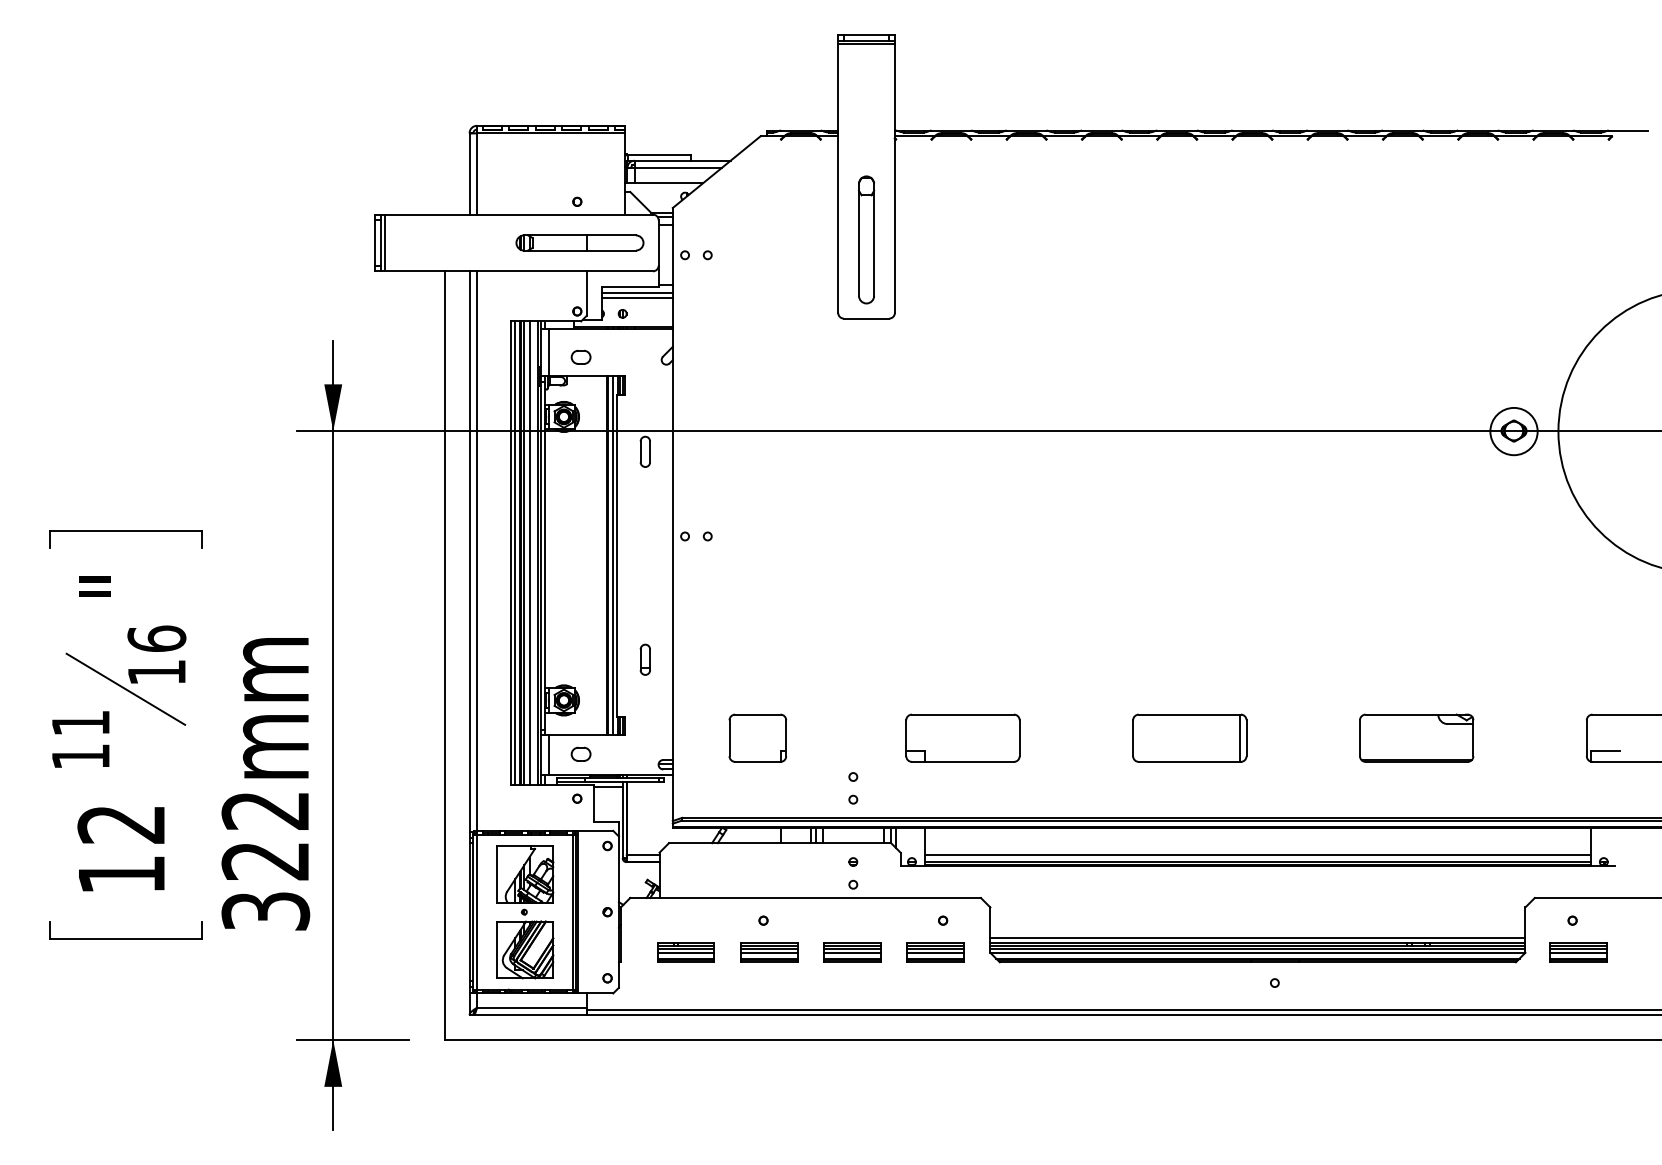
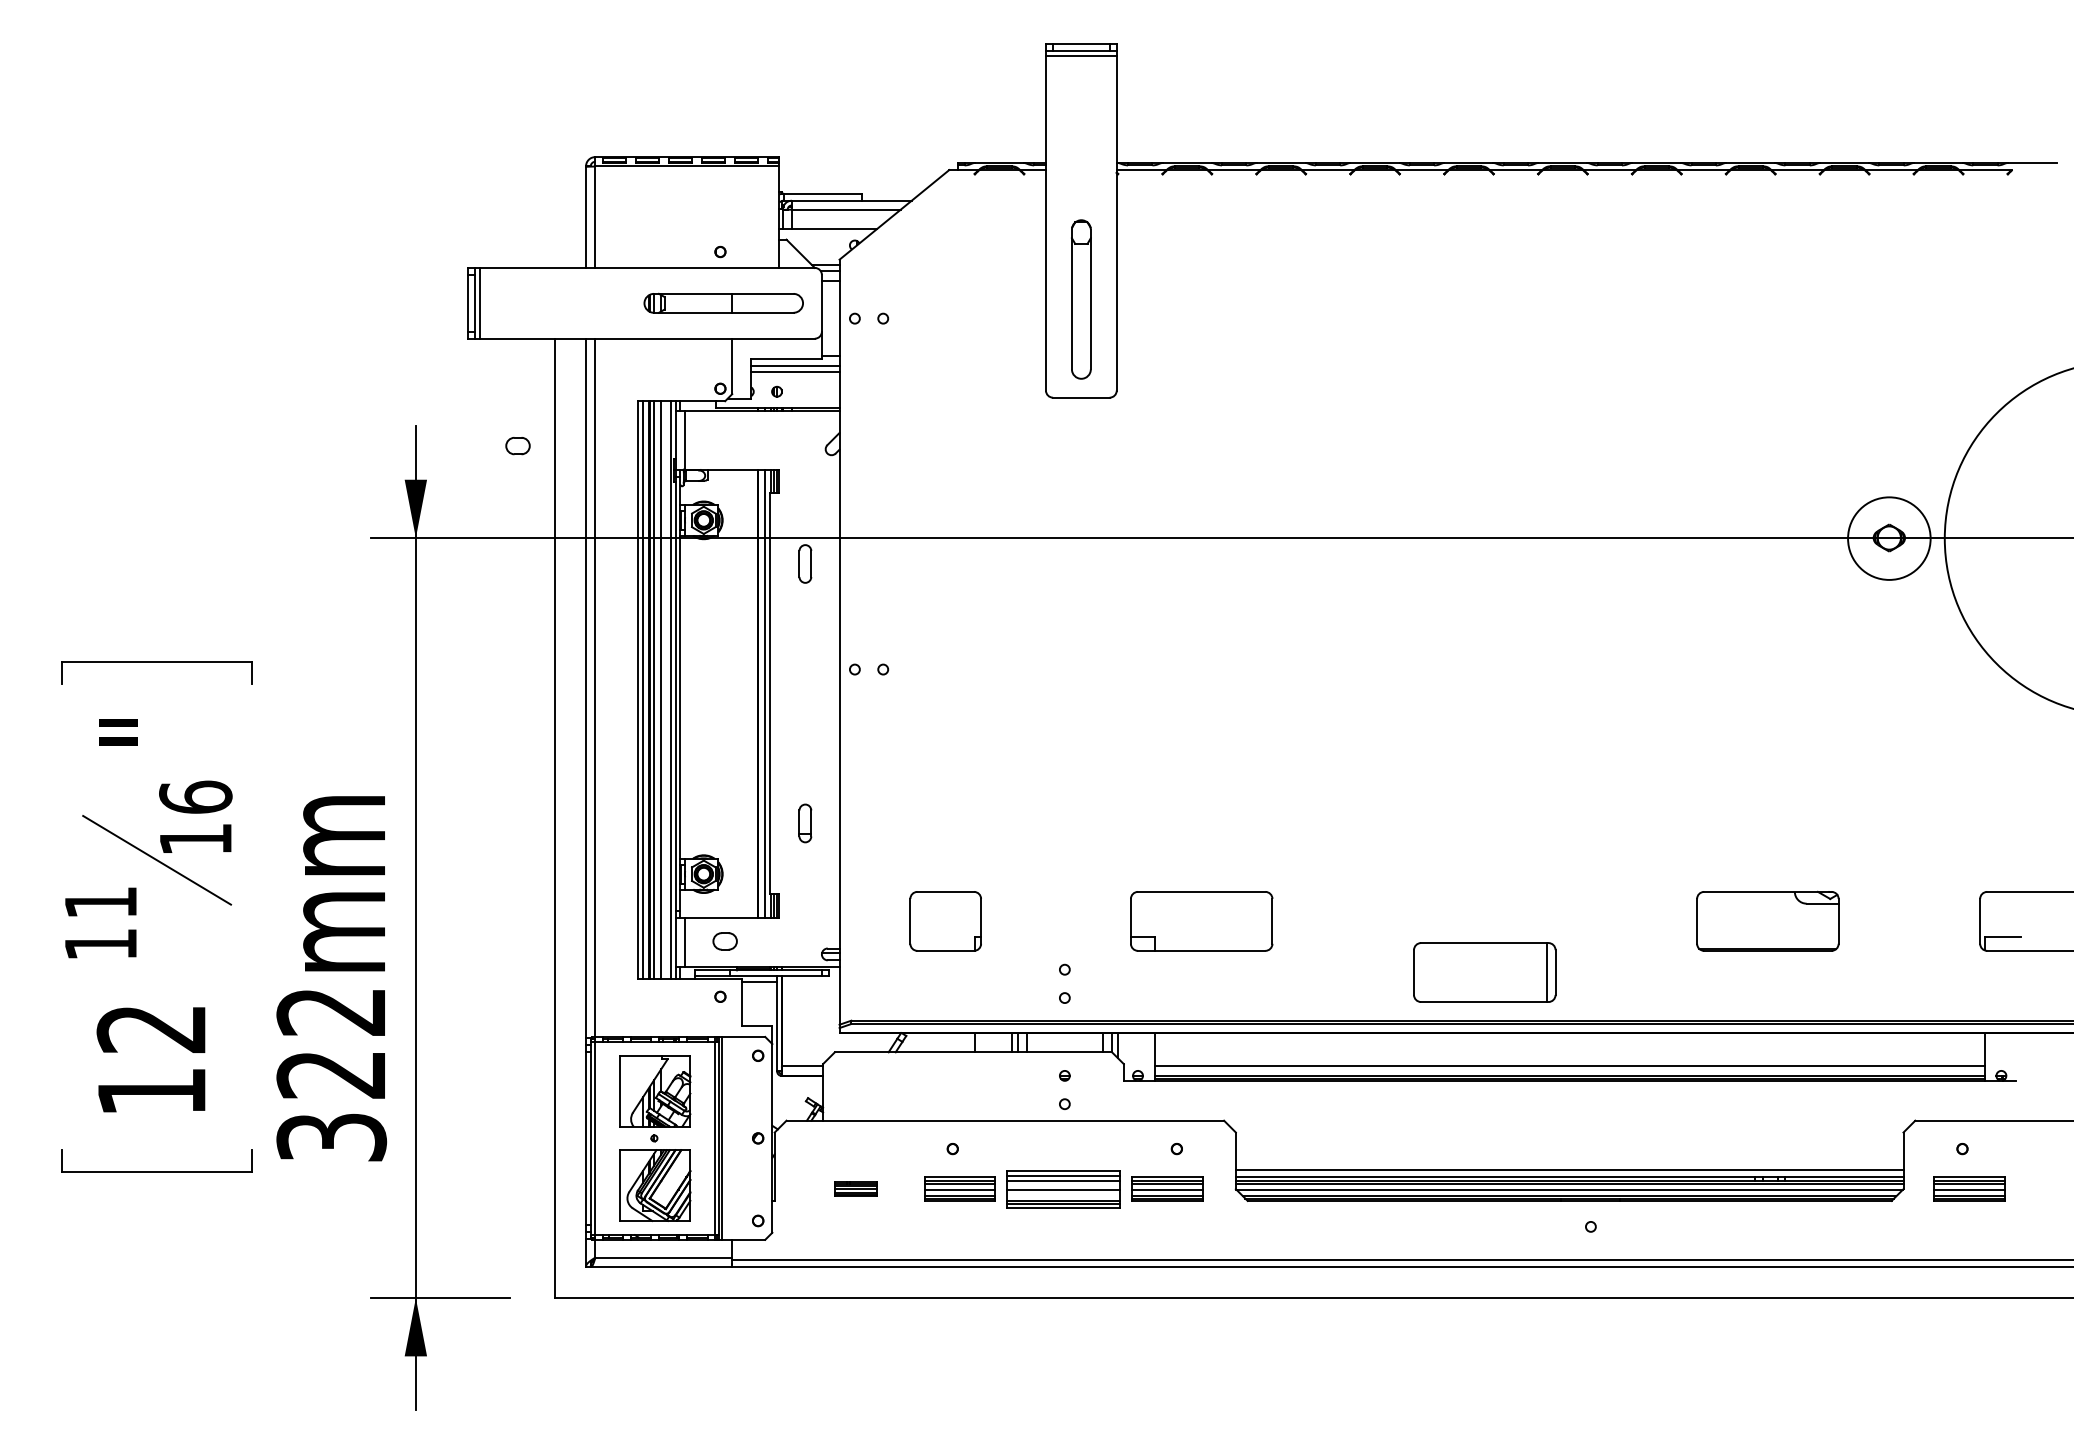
part: (580, 356) -> (517, 444), moved
circle: (1513, 431) -> (1888, 538), size x1.4
part: (1189, 737) -> (1484, 971), moved
part: (685, 952) -> (855, 1188), size x0.6
part: (852, 952) -> (1063, 1188), size x1.6

